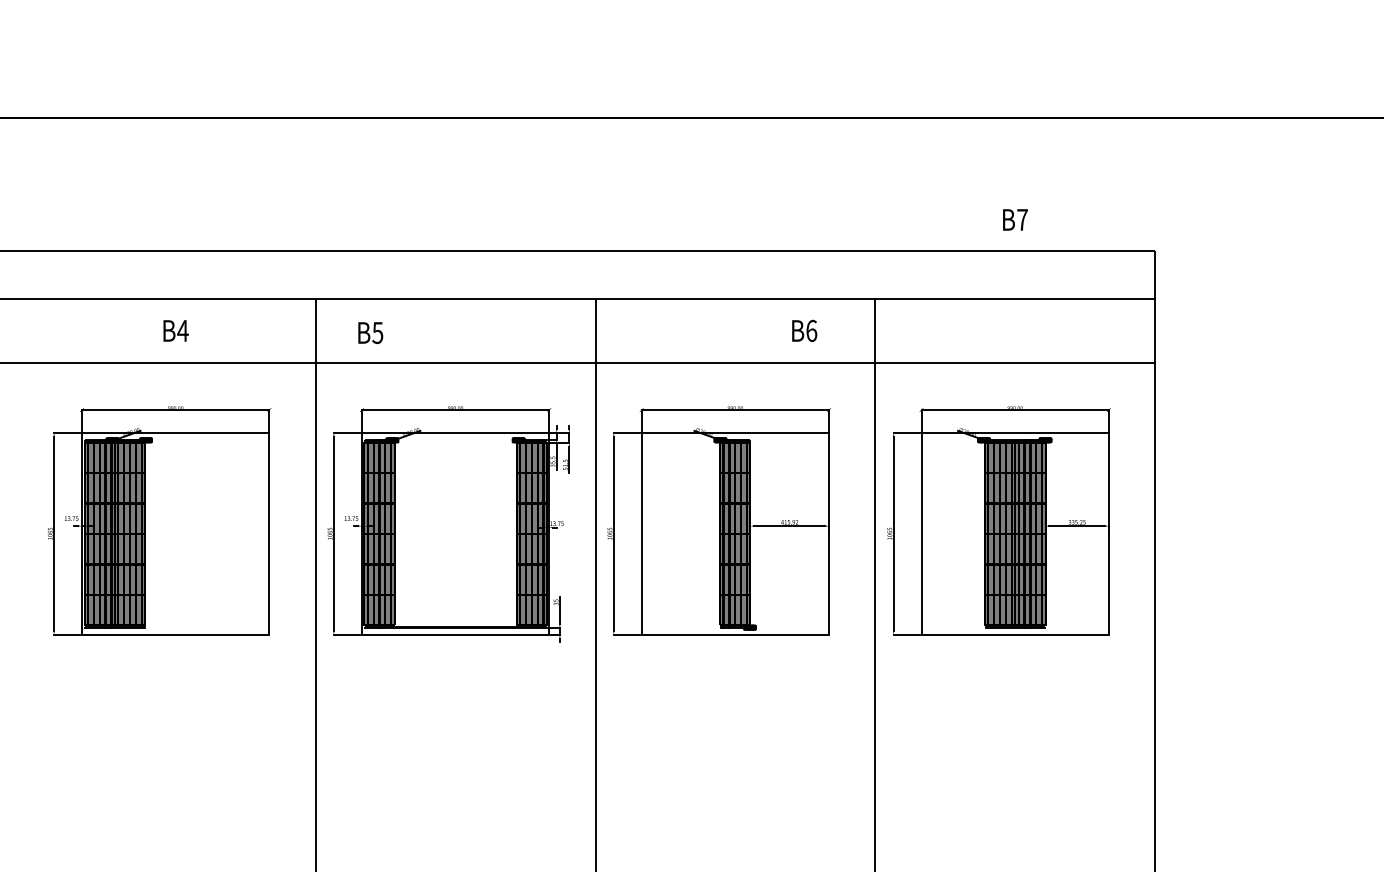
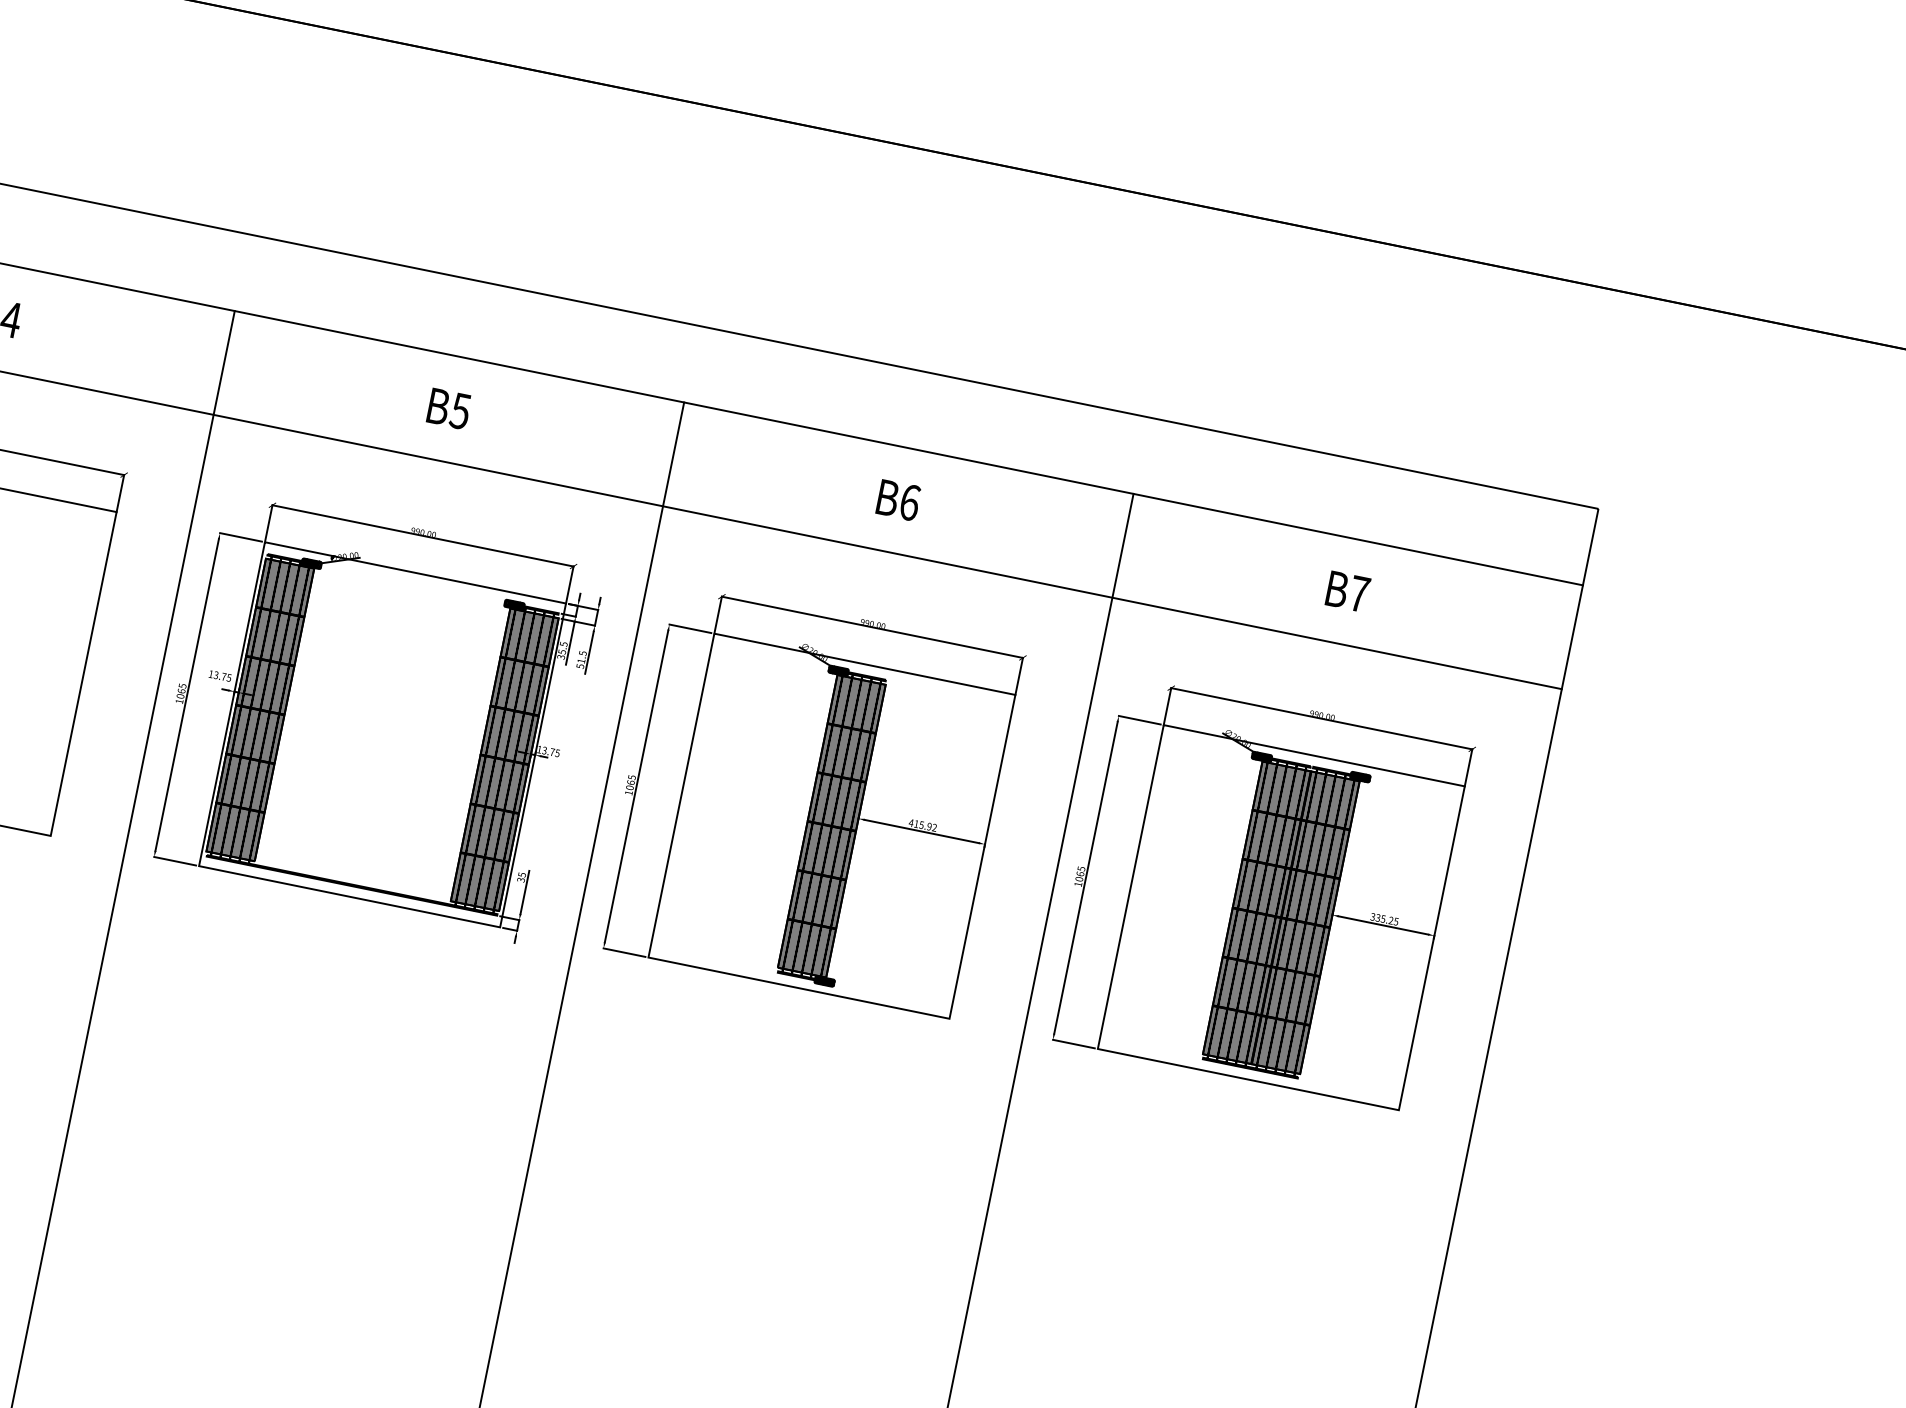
text: (1015, 219) -> (1348, 591), moved
text: (804, 330) -> (898, 499), moved
text: (370, 333) -> (448, 409), moved

